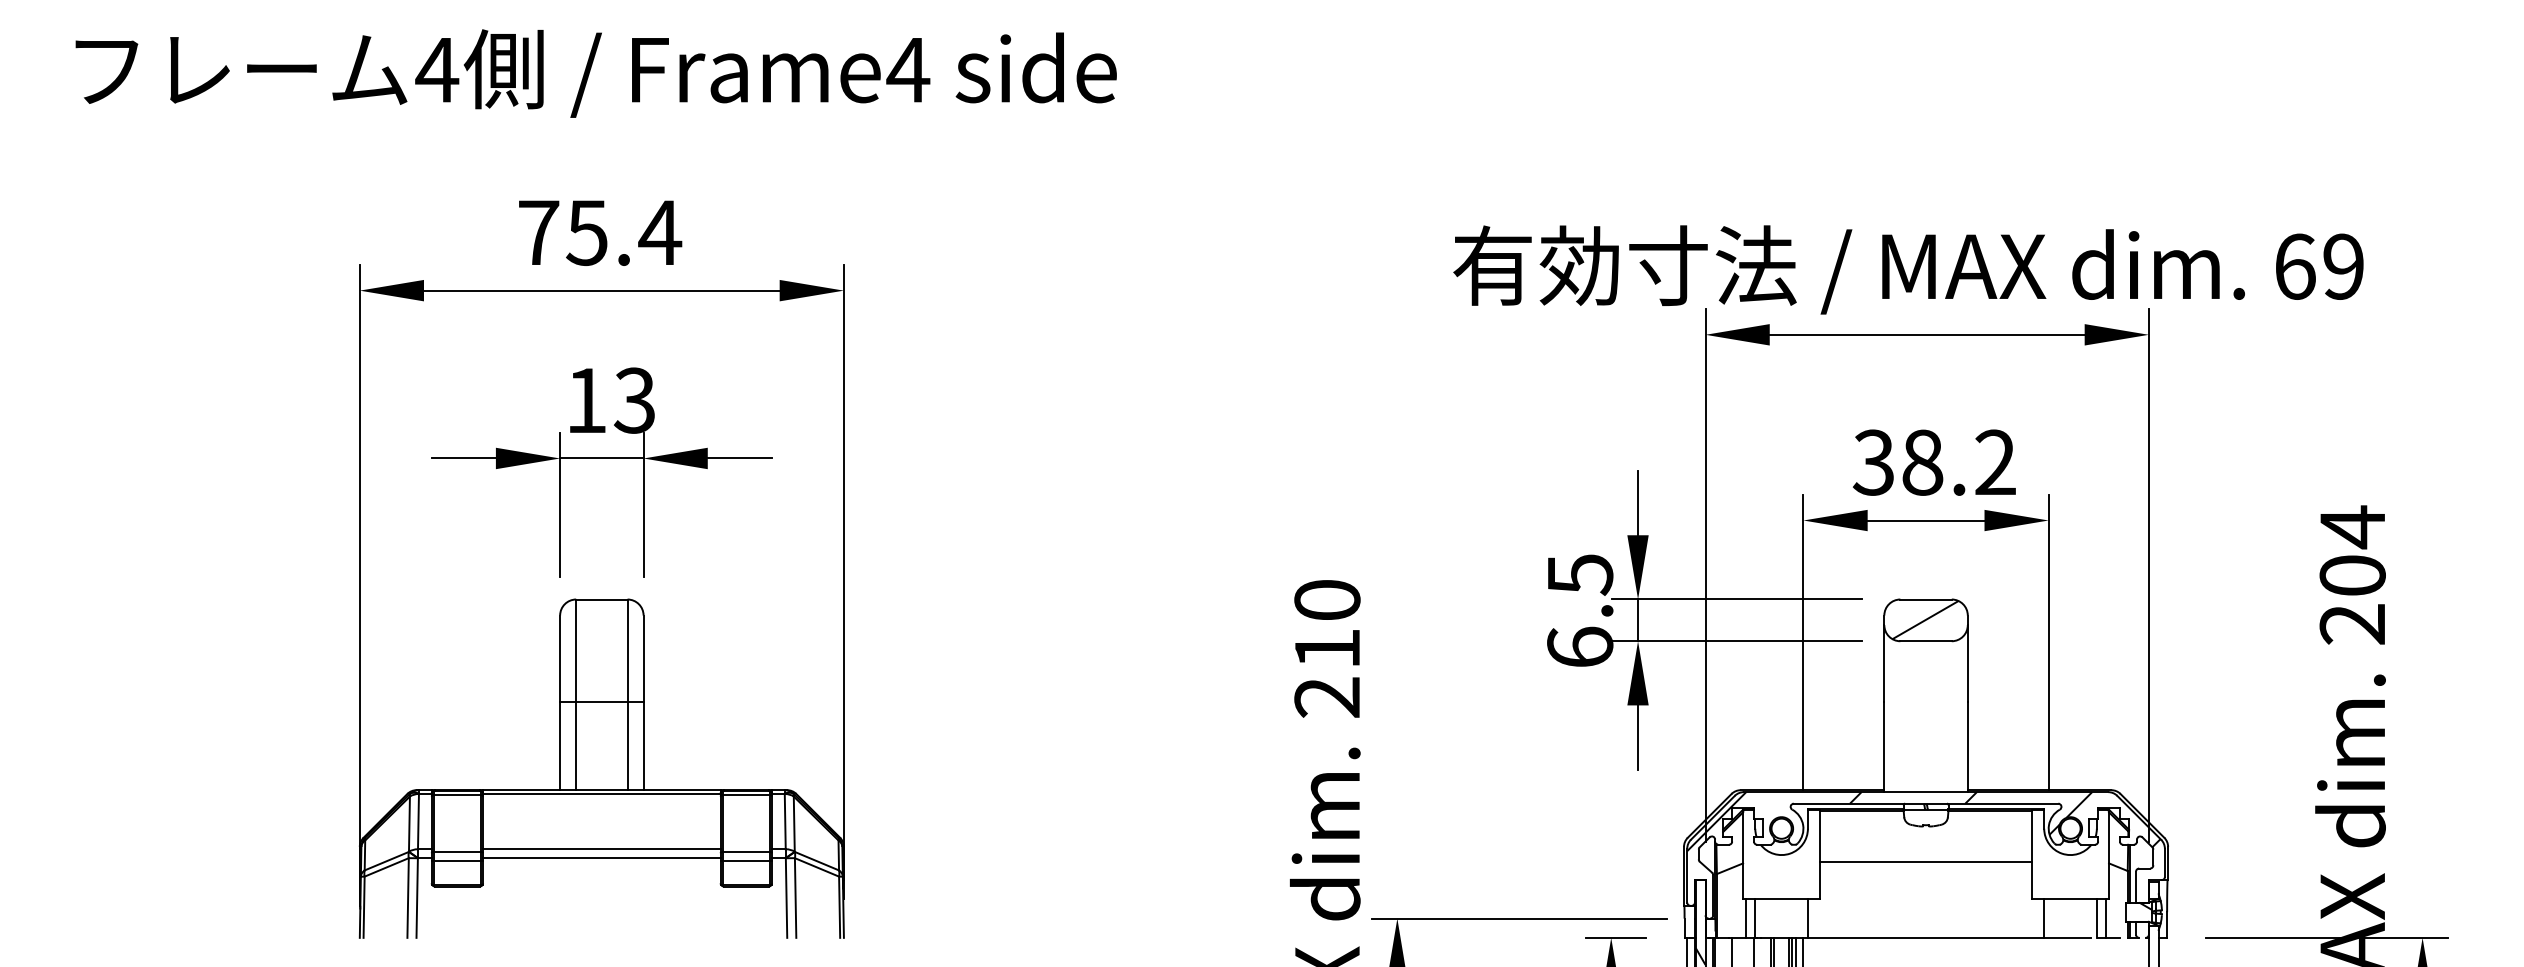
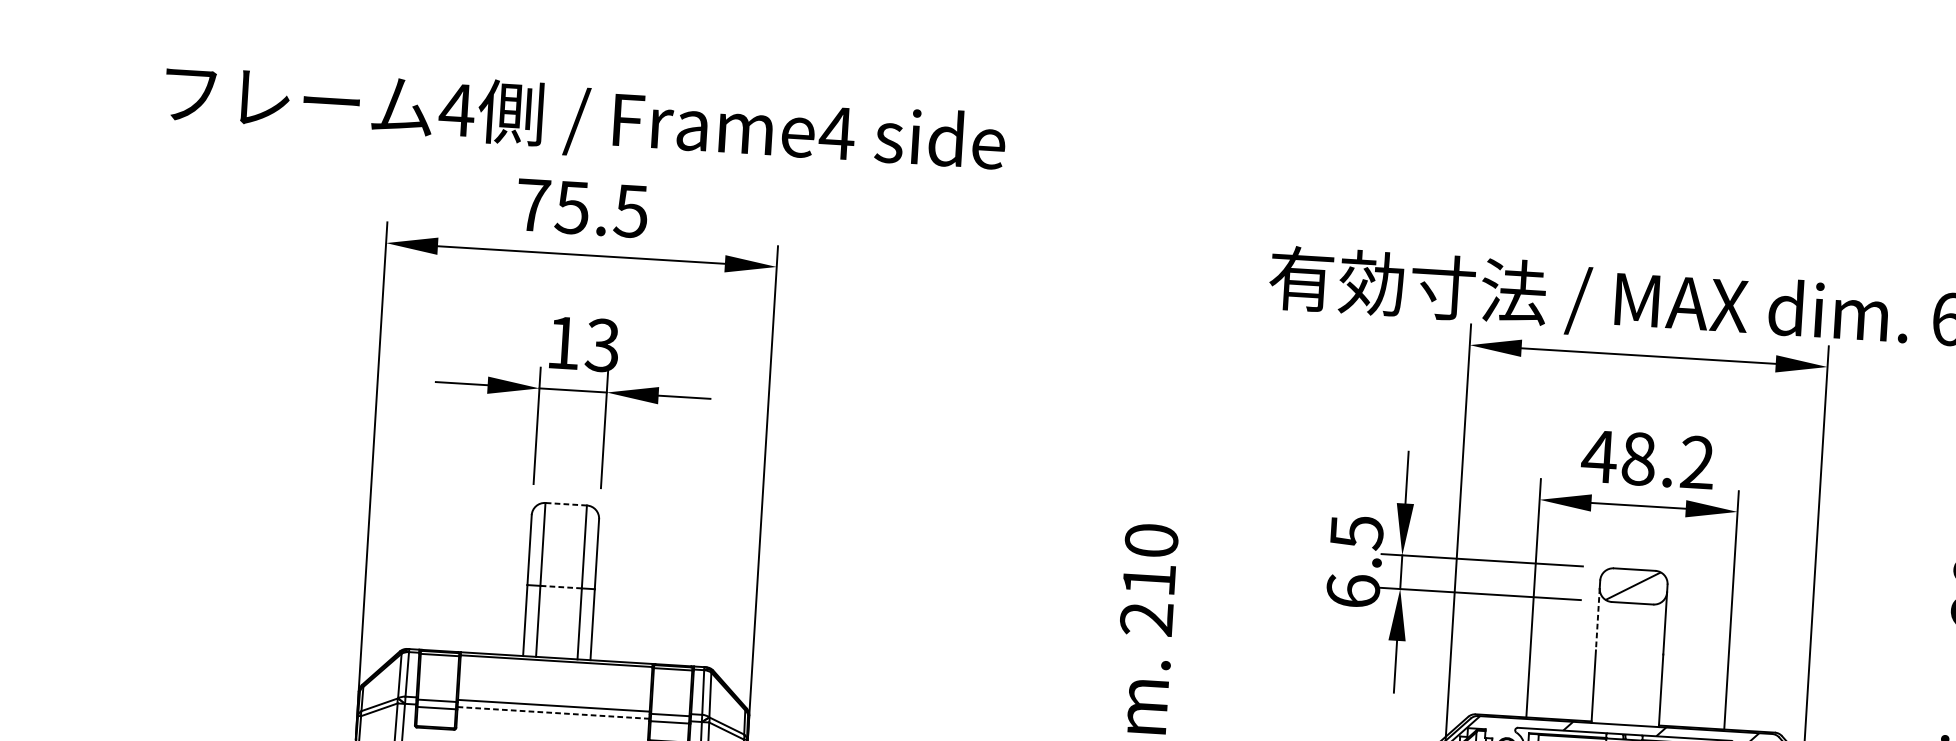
text: (595, 73) -> (584, 120), moved
text: (660, 232) -> (631, 211), 75.4 -> 75.5
text: (1873, 462) -> (1599, 456), 38.2 -> 48.2
line: (601, 599) -> (565, 504), solid -> dashed
line: (1884, 663) -> (1597, 619), solid -> dashed
line: (601, 702) -> (560, 587), solid -> dashed
line: (601, 858) -> (553, 713), solid -> dashed

